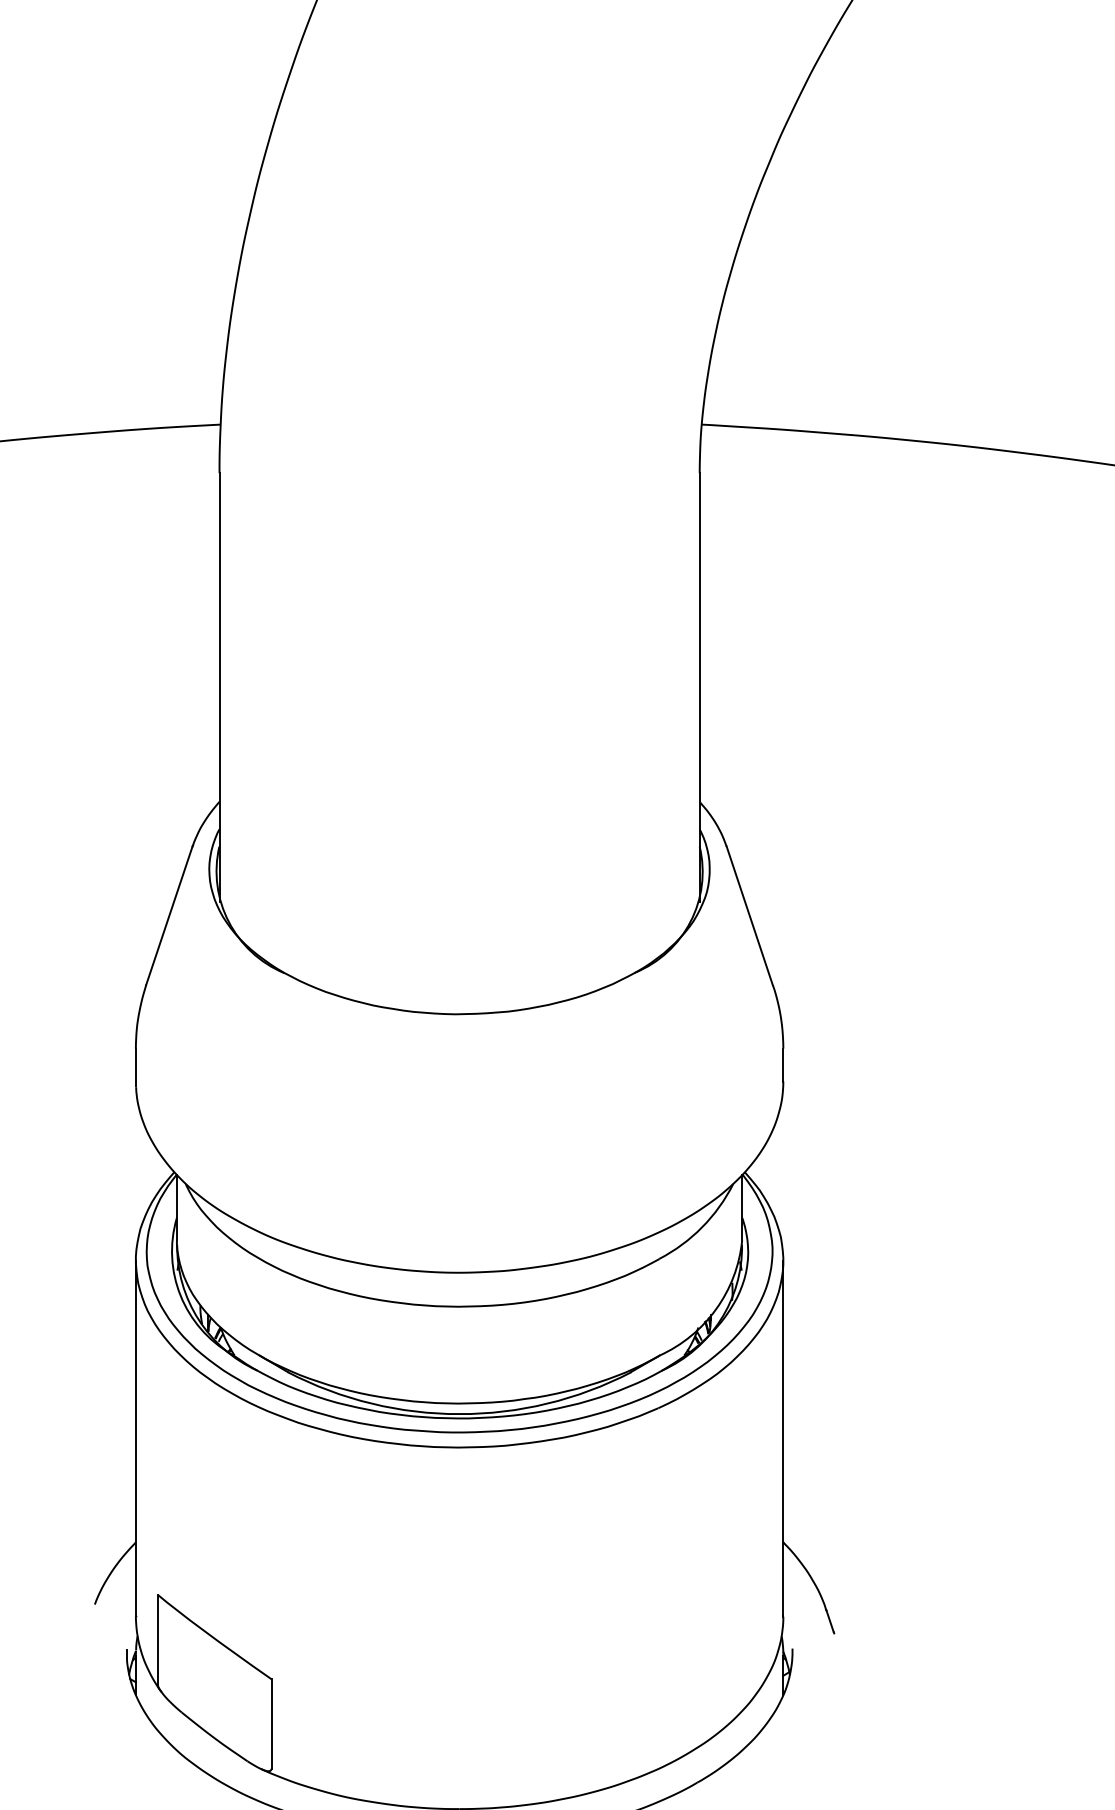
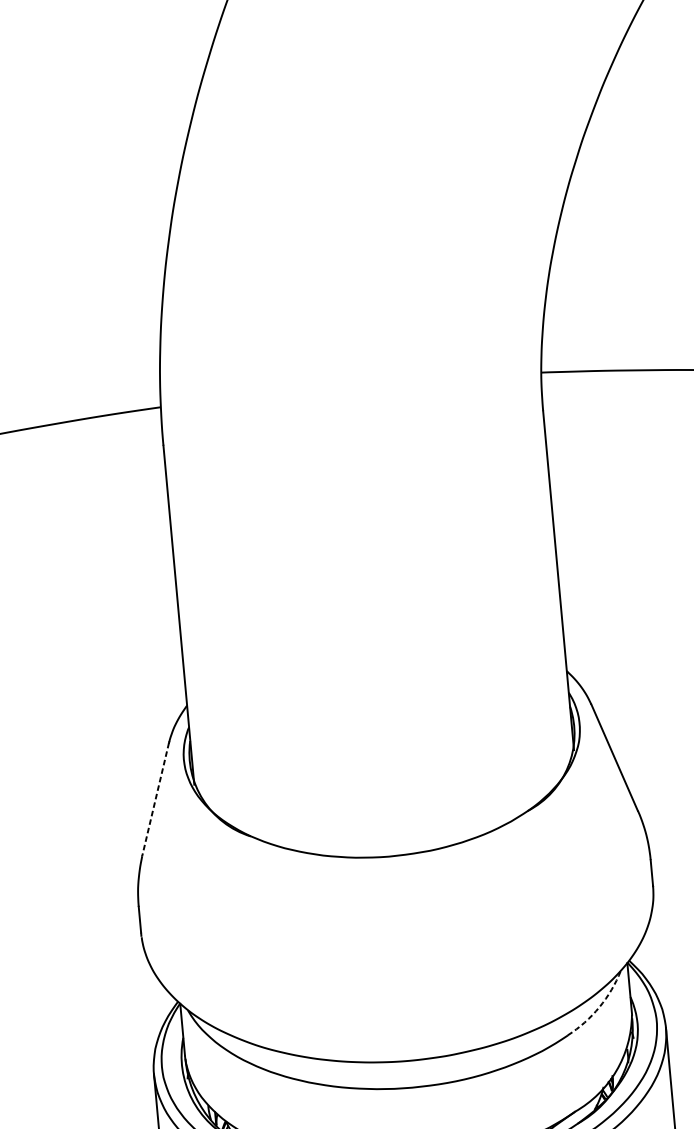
line: (169, 916) -> (155, 799), solid -> dashed
arc: (702, 1227) -> (599, 1007), solid -> dashed

